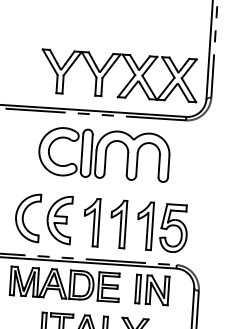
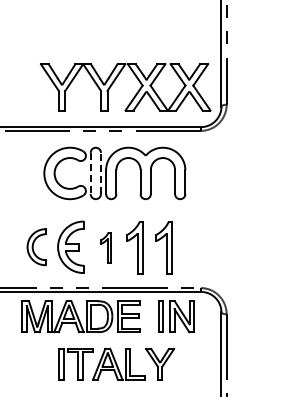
line: (81, 153) -> (90, 173), solid -> dashed
line: (91, 153) -> (100, 173), solid -> dashed
part: (27, 217) -> (36, 246), size x0.7
part: (91, 222) -> (105, 247), size x0.6
part: (174, 228) -> (195, 248), removed

